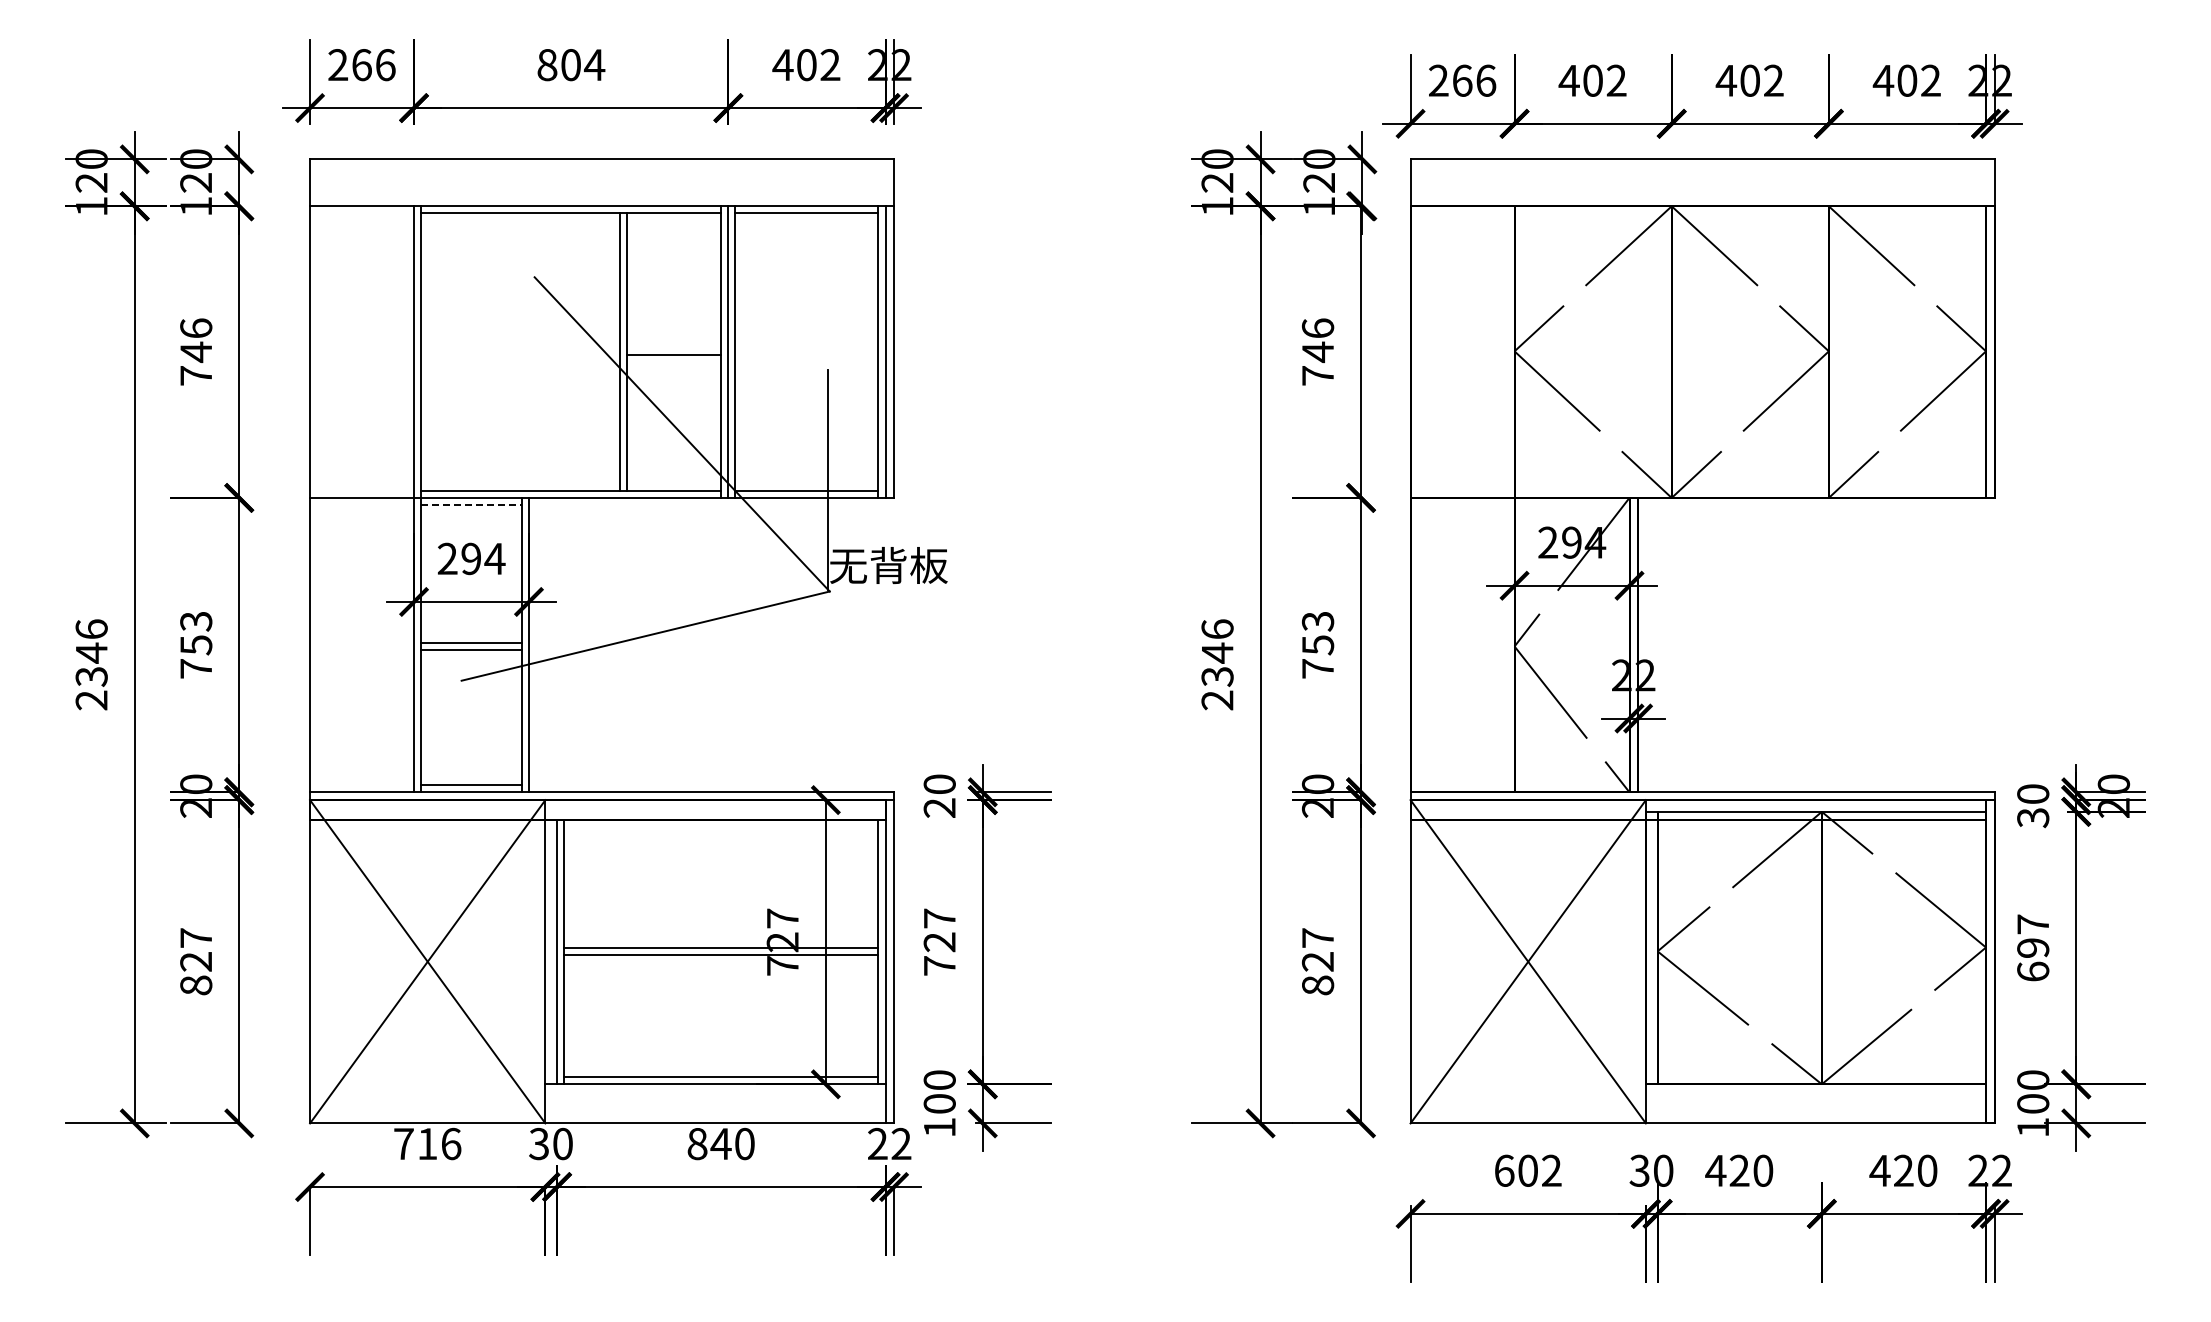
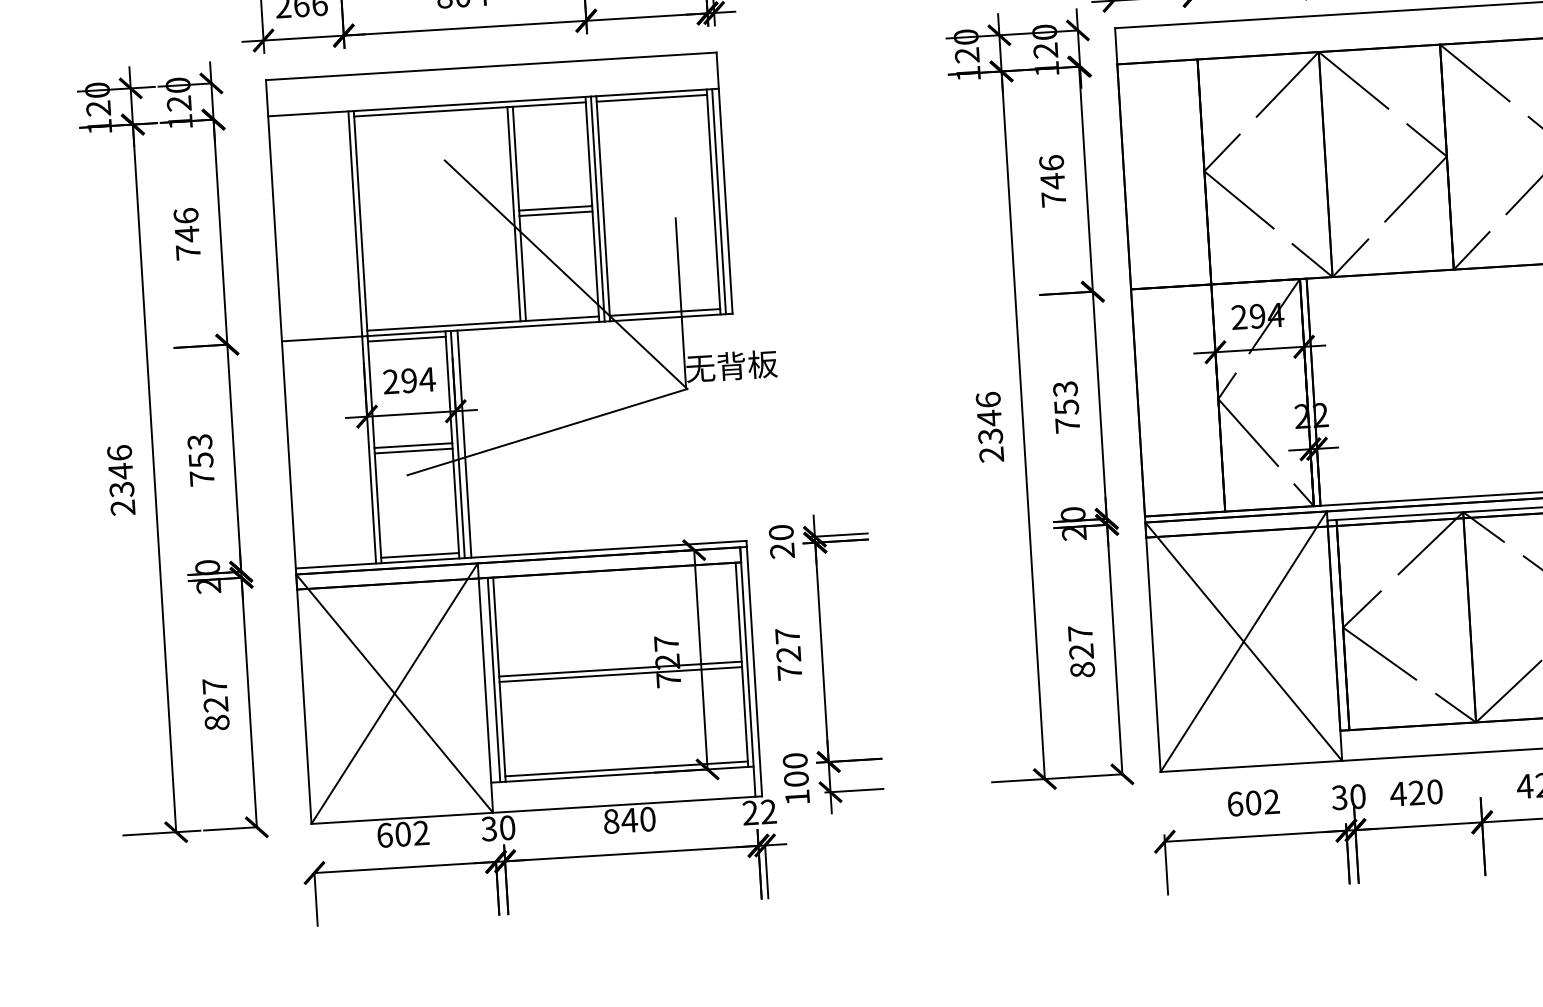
line: (673, 347) -> (555, 208), added
line: (472, 504) -> (407, 338), dashed -> solid
line: (537, 644) -> (464, 443), added
text: (427, 1143) -> (403, 833), 716 -> 602

